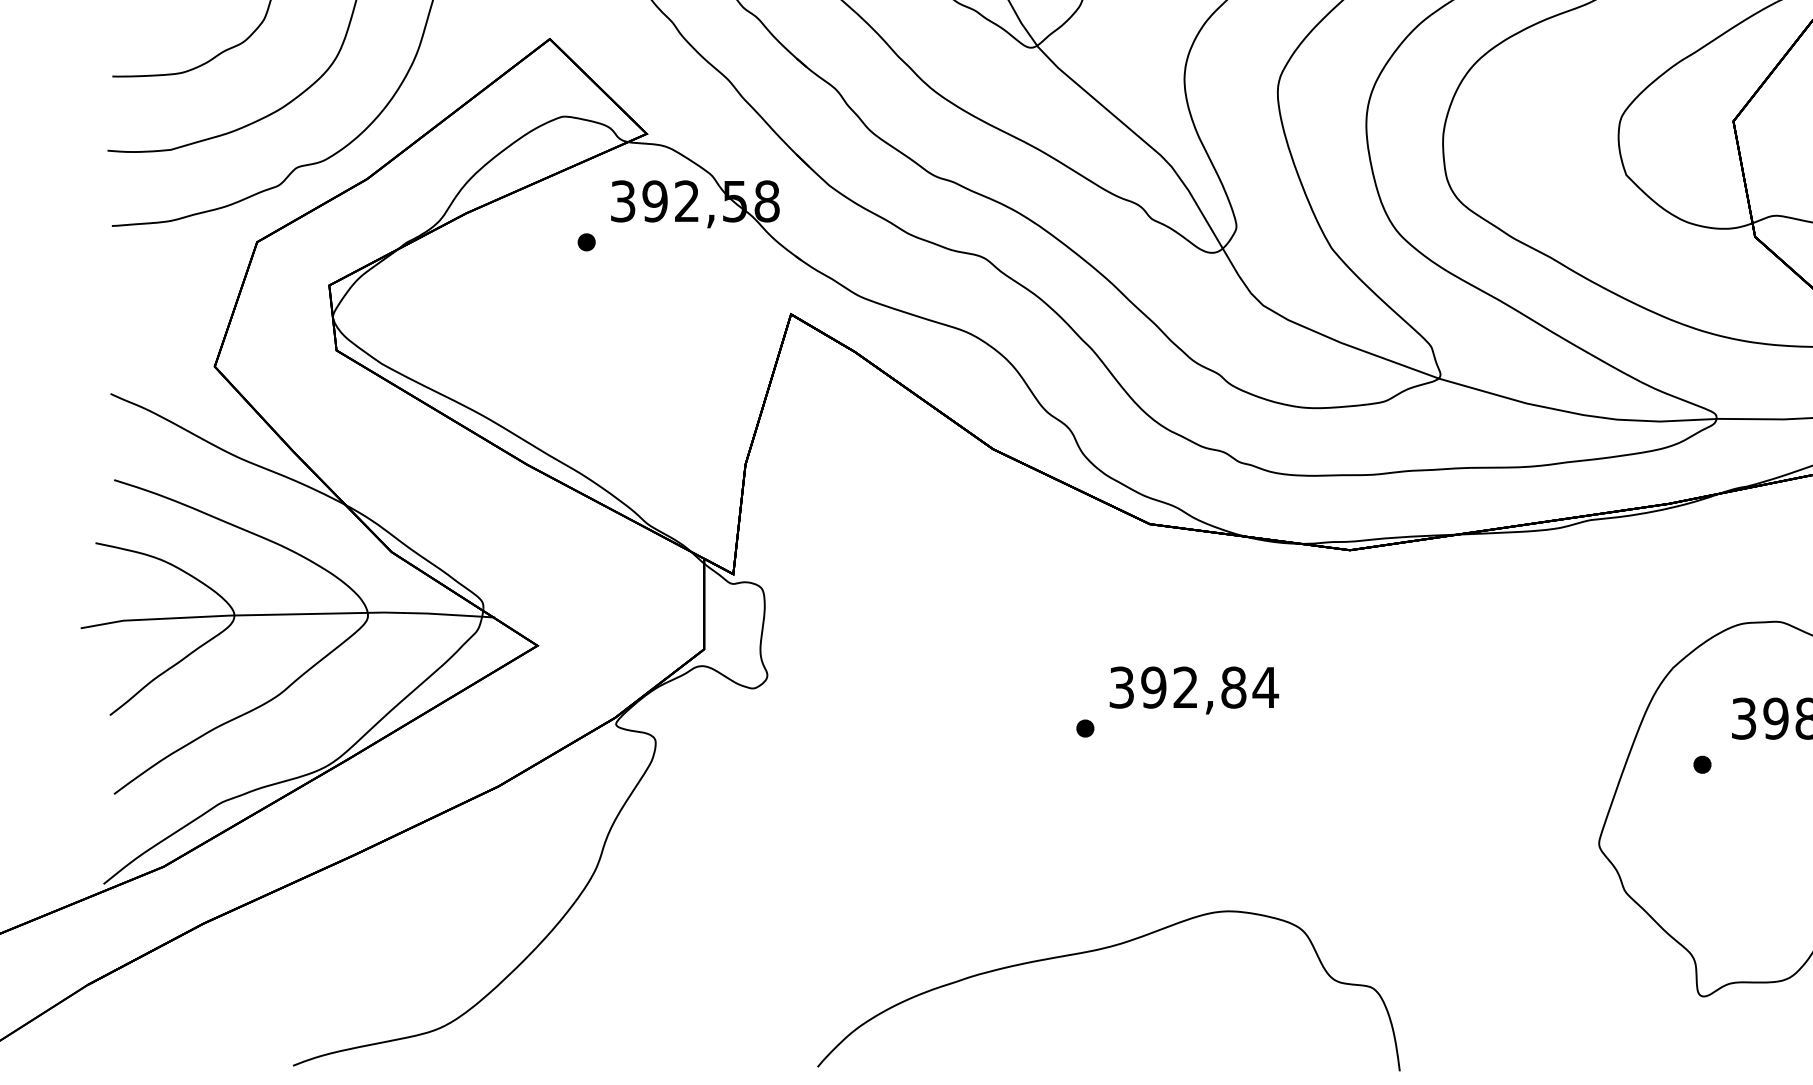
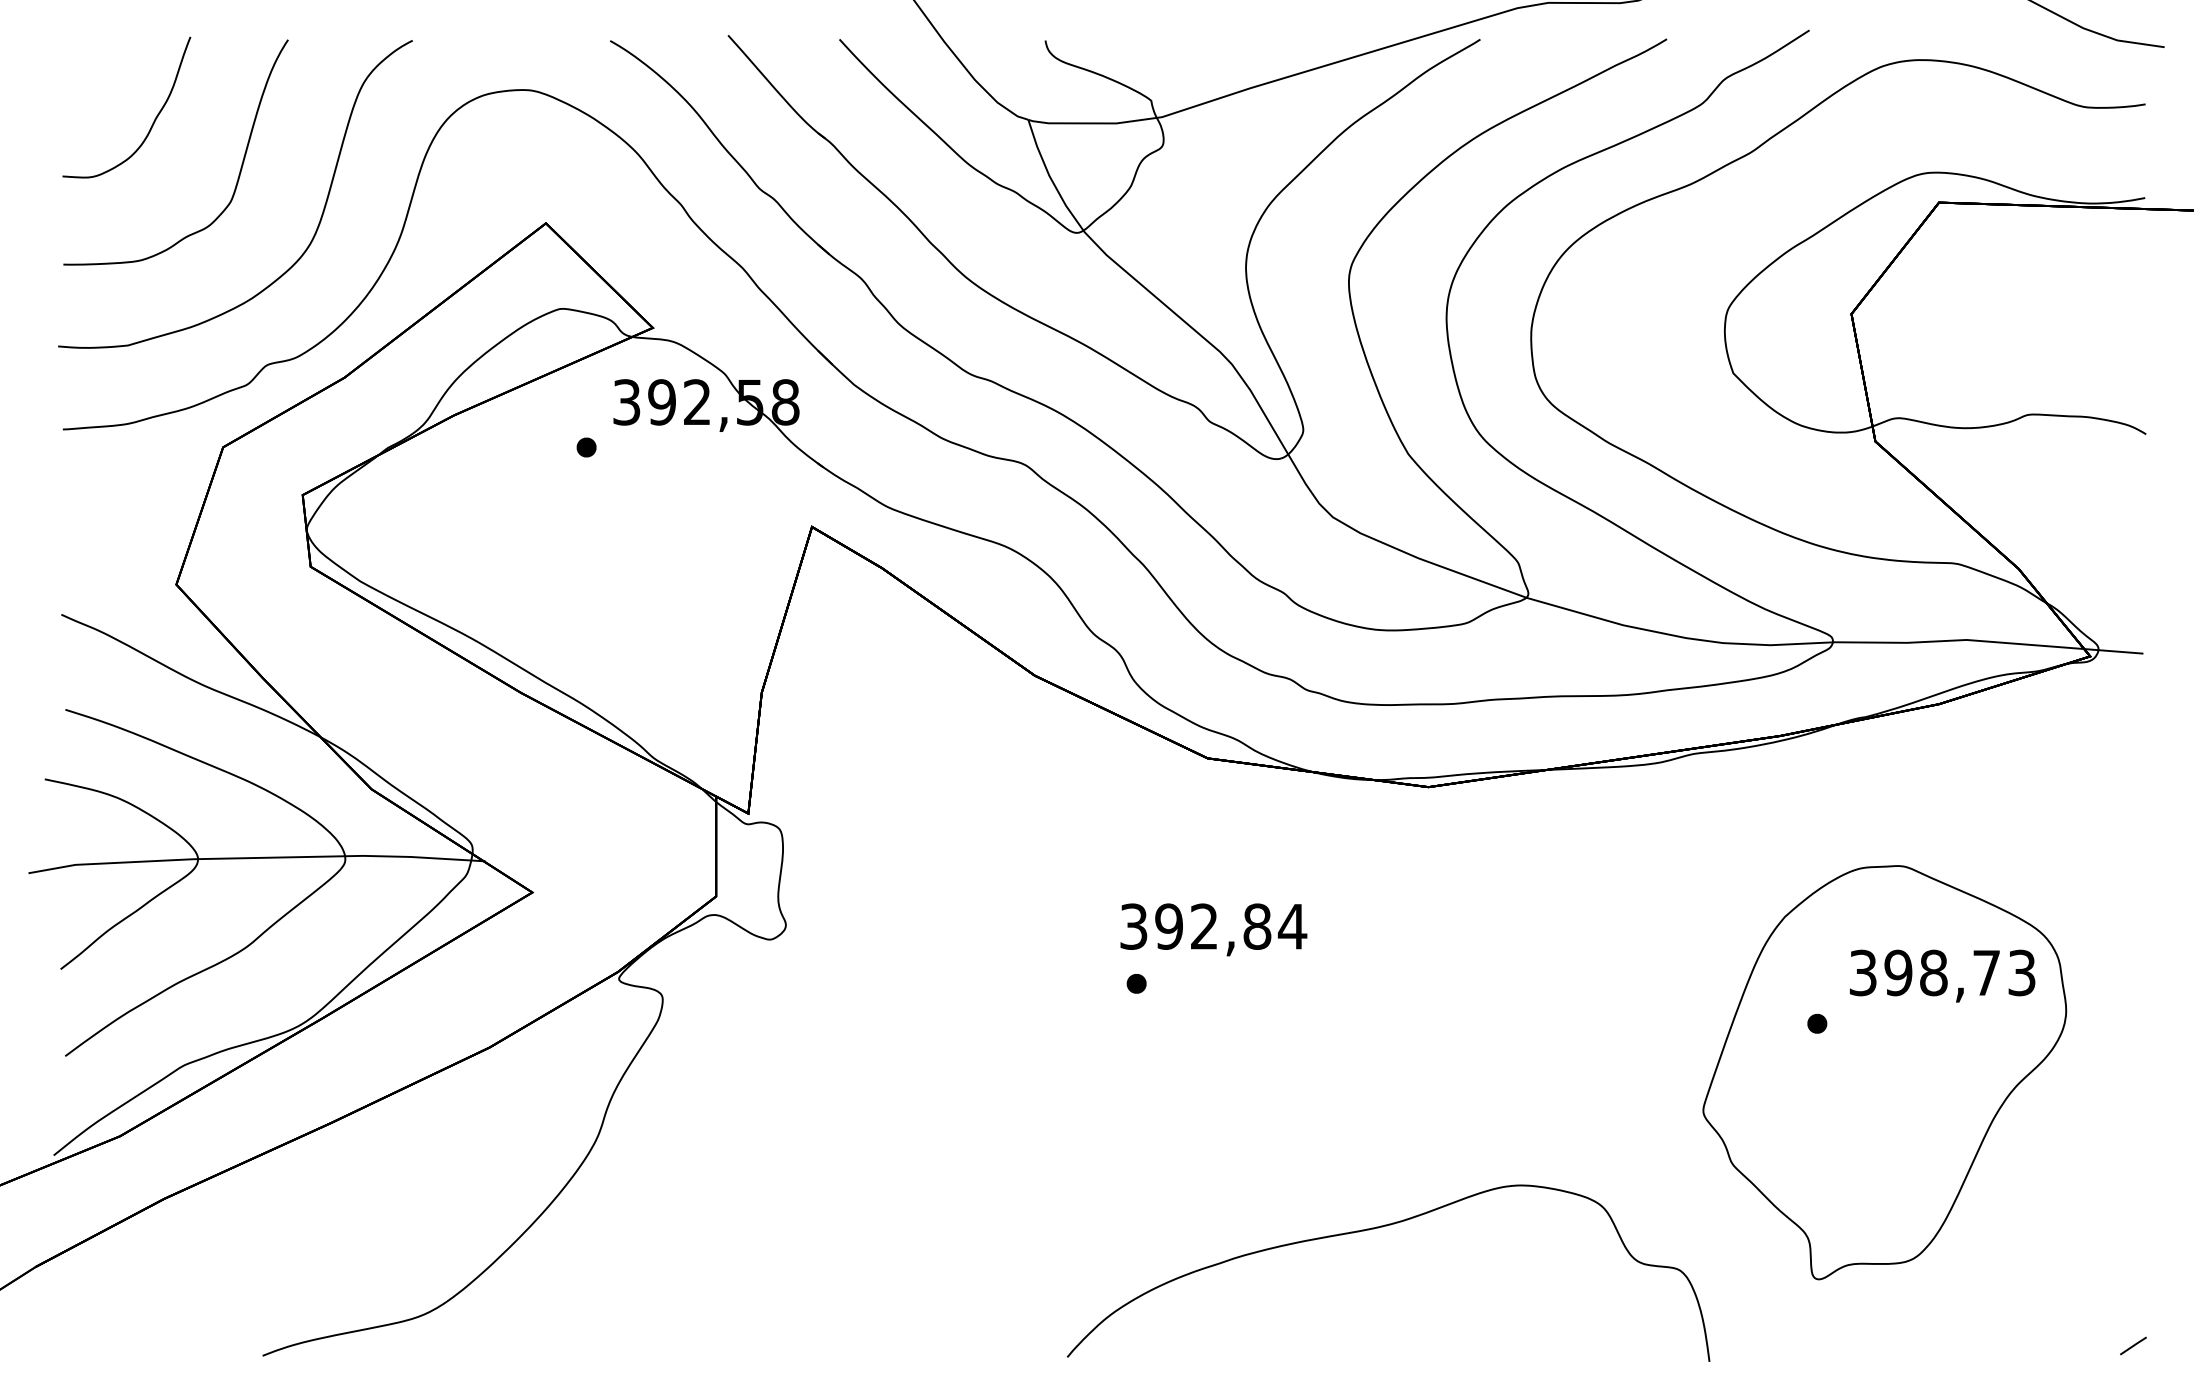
text: (1194, 690) -> (1213, 929), moved
curve: (1099, 950) -> (1378, 1228), moved

